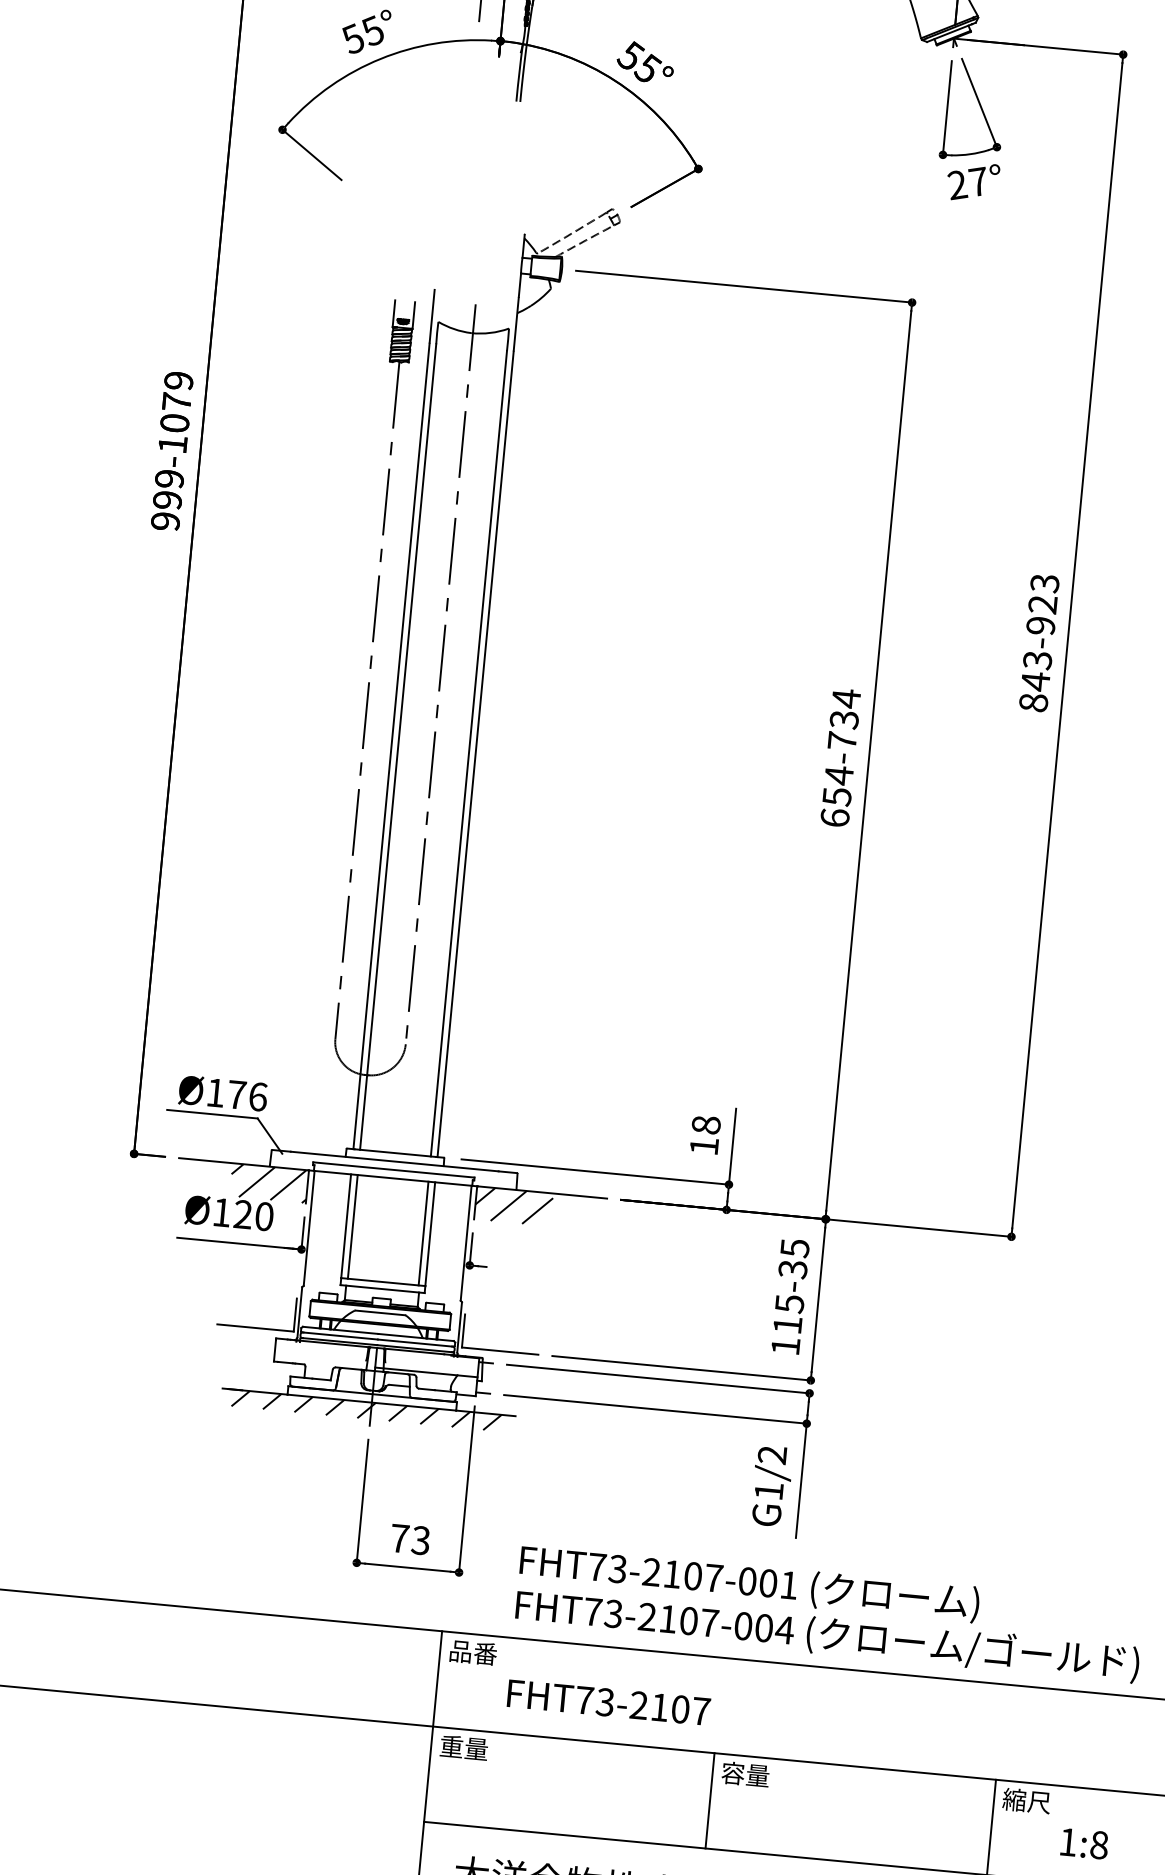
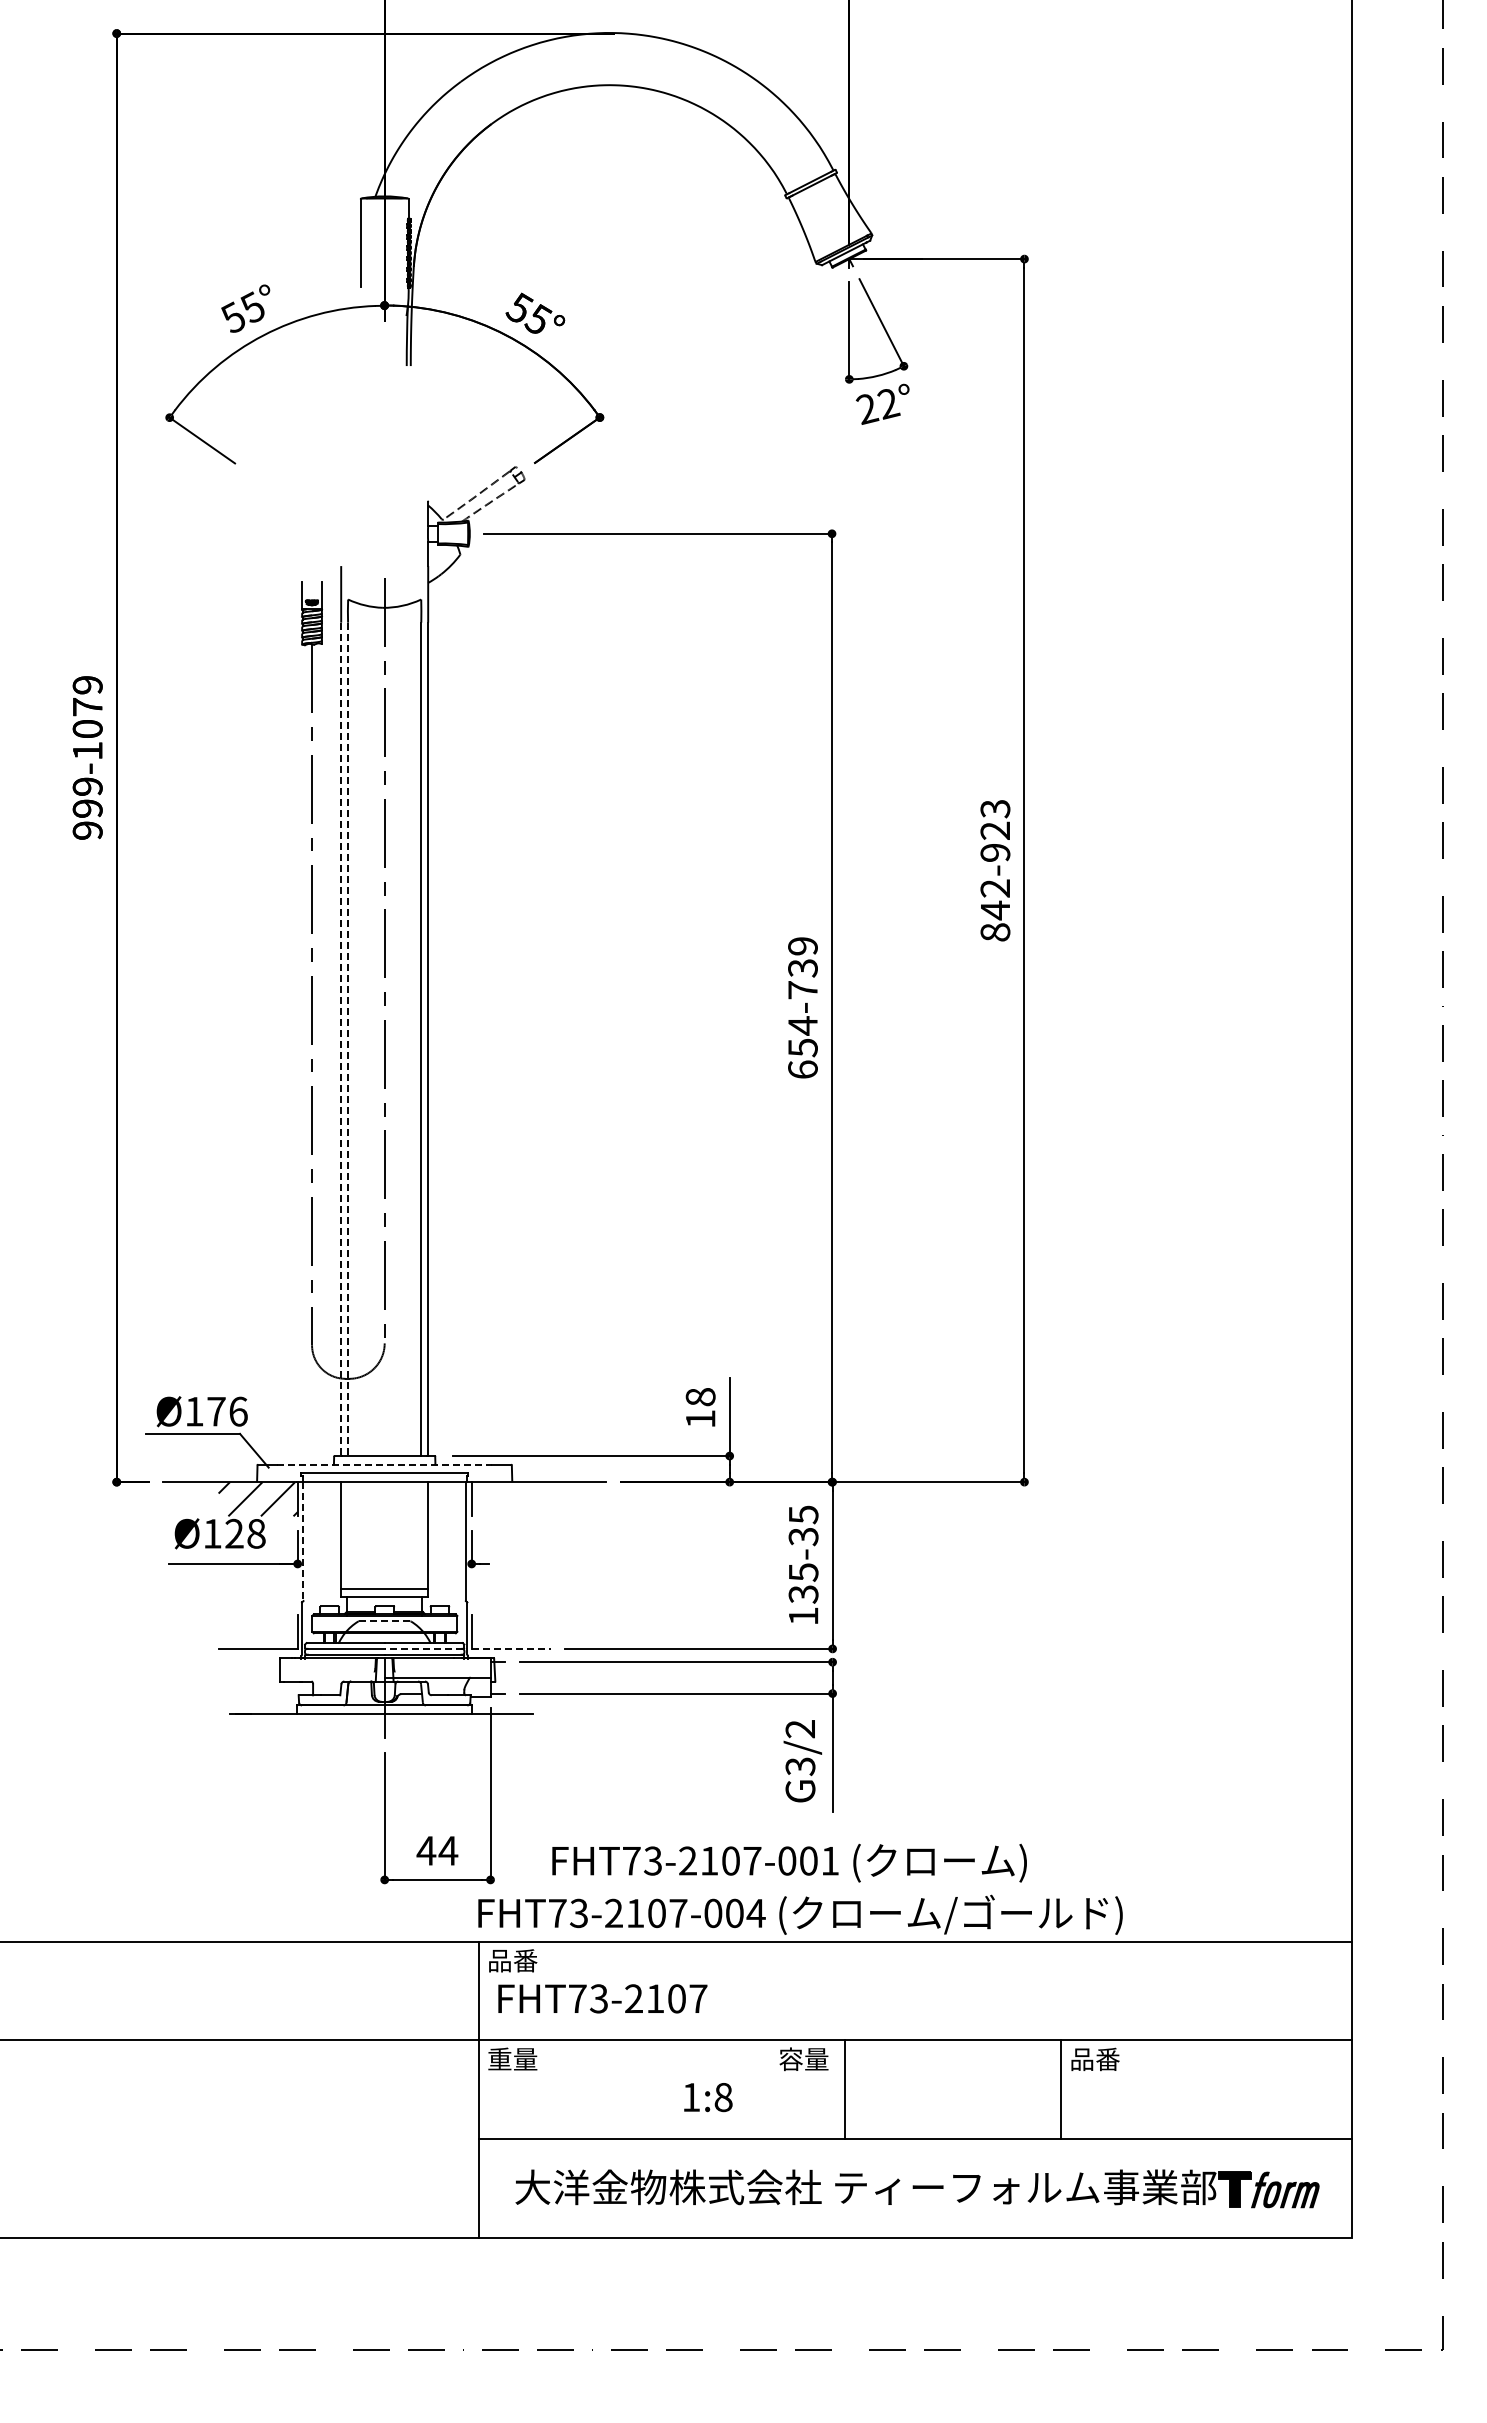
text: (978, 181) -> (888, 403), 27° -> 22°
text: (1037, 660) -> (995, 888), 843-923 -> 842-923
text: (845, 698) -> (802, 946), 654-734 -> 654-739
line: (391, 746) -> (341, 1039), solid -> dashed
line: (398, 747) -> (348, 1039), solid -> dashed
line: (394, 1161) -> (384, 1464), solid -> dashed
hatch: (513, 1206) -> (510, 1499), removed
text: (264, 1216) -> (256, 1533), Ø120 -> Ø128
line: (353, 1226) -> (348, 1535), removed
line: (309, 1229) -> (303, 1542), solid -> dashed
line: (423, 1233) -> (421, 1535), removed
line: (380, 1313) -> (384, 1621), solid -> dashed
text: (787, 1325) -> (803, 1594), 115-35 -> 135-35
line: (415, 1342) -> (423, 1648), solid -> dashed
line: (500, 1350) -> (511, 1648), solid -> dashed
hatch: (366, 1410) -> (379, 1722), removed
text: (769, 1491) -> (800, 1766), G1/2 -> G3/2
text: (410, 1539) -> (437, 1850), 73 -> 44
text: (827, 1635) -> (800, 1914), moved
text: (608, 1702) -> (602, 1998), moved
line: (710, 1800) -> (845, 2089), moved
text: (1026, 1801) -> (1094, 2059), 縮尺 -> 品番
text: (1084, 1843) -> (708, 2097), moved

